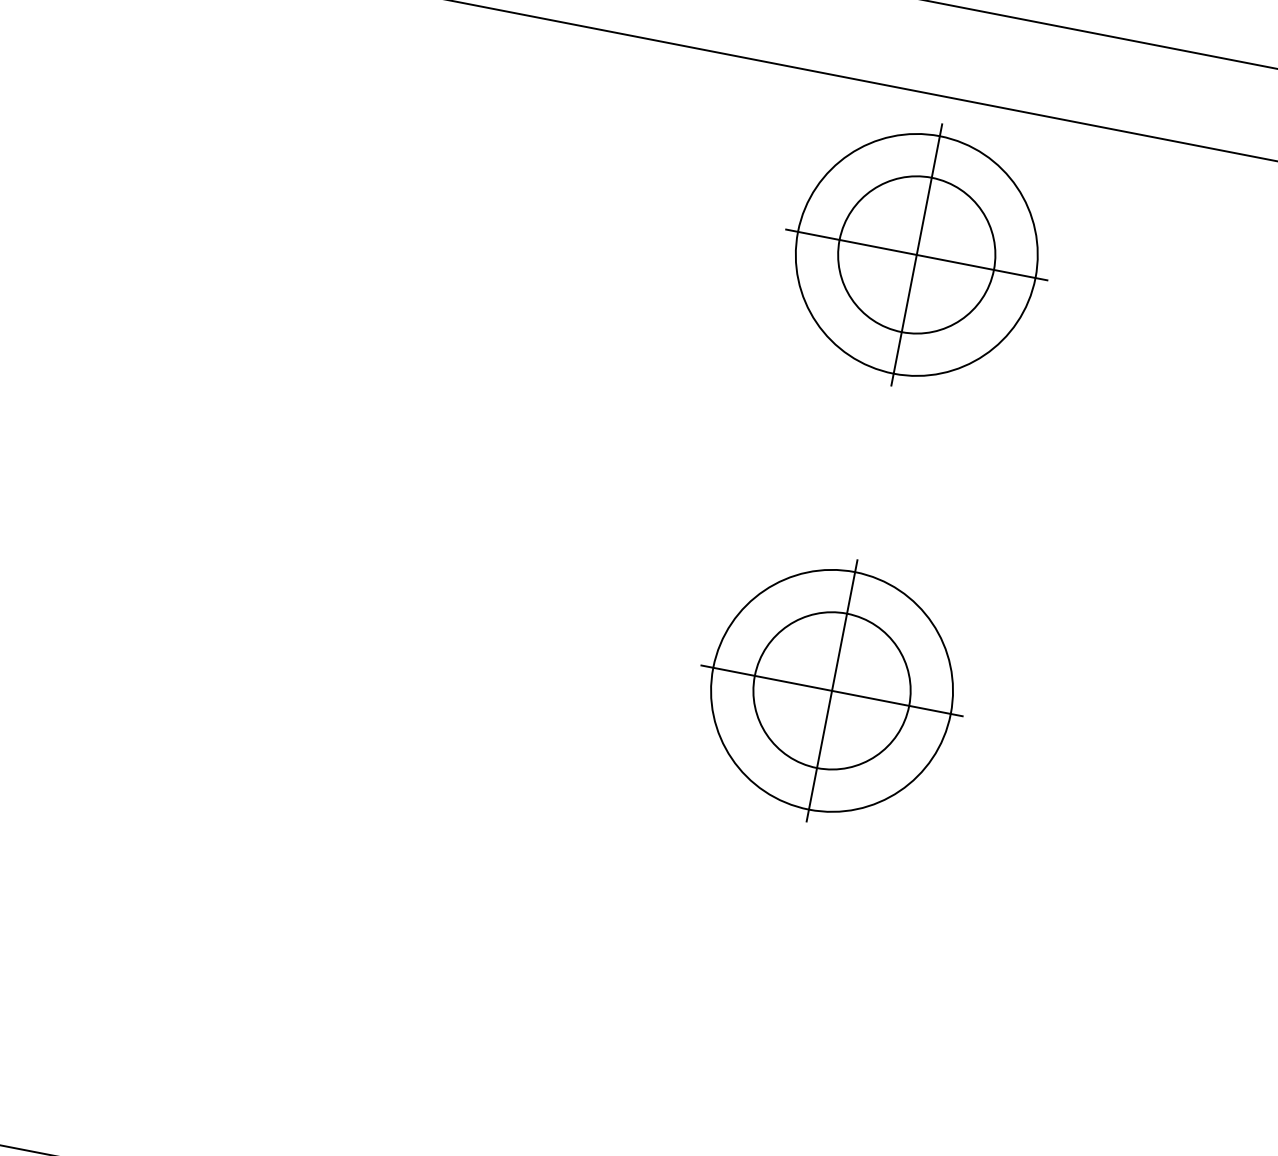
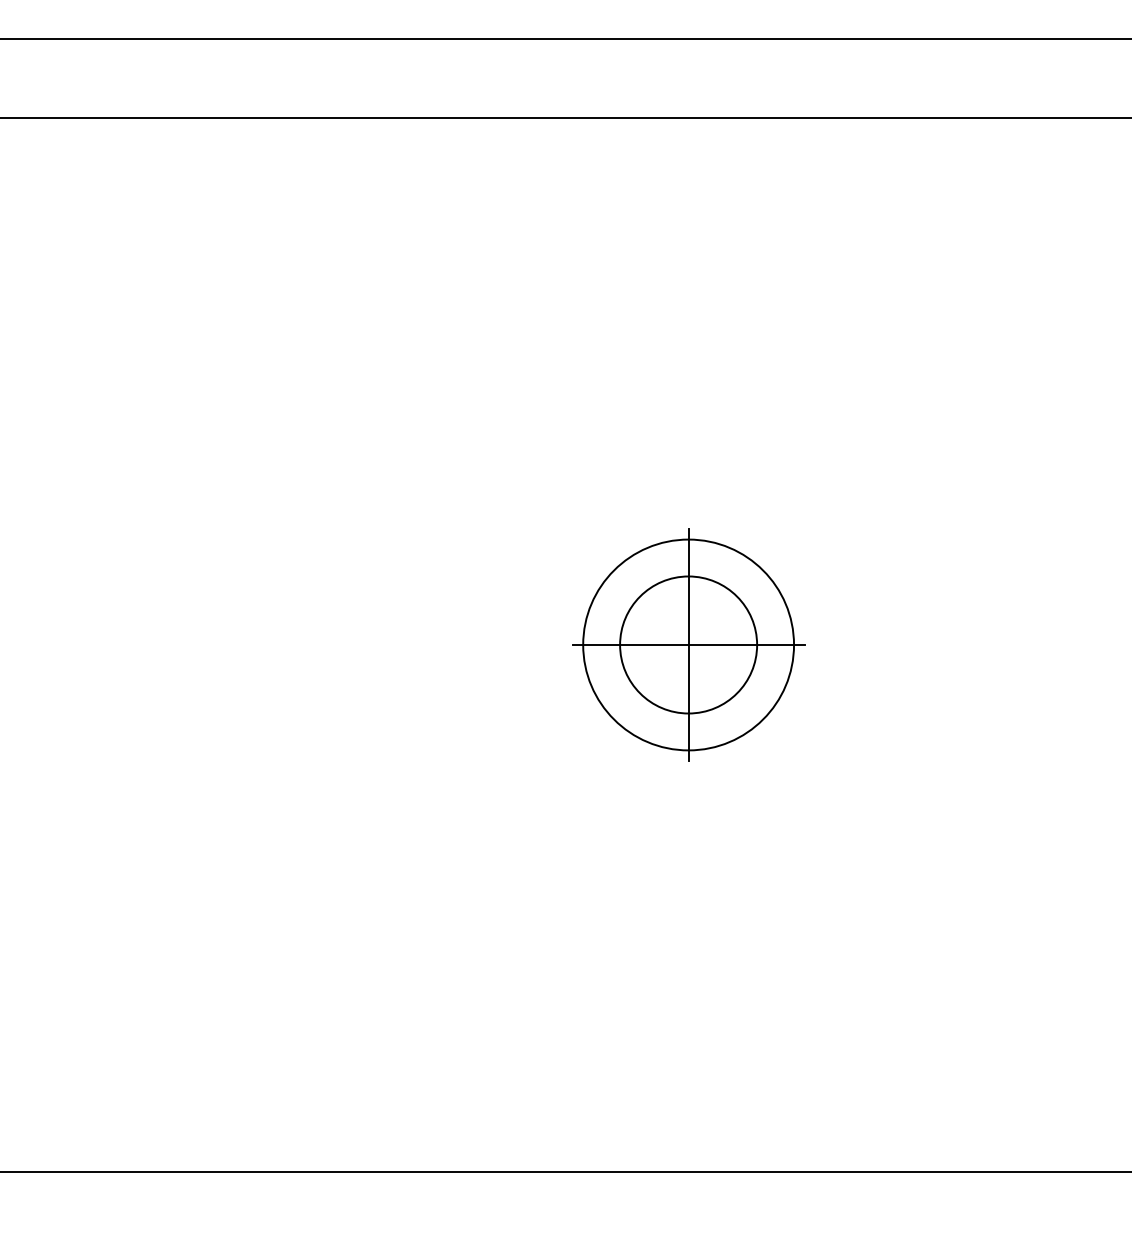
part: (916, 254) -> (688, 257), removed

